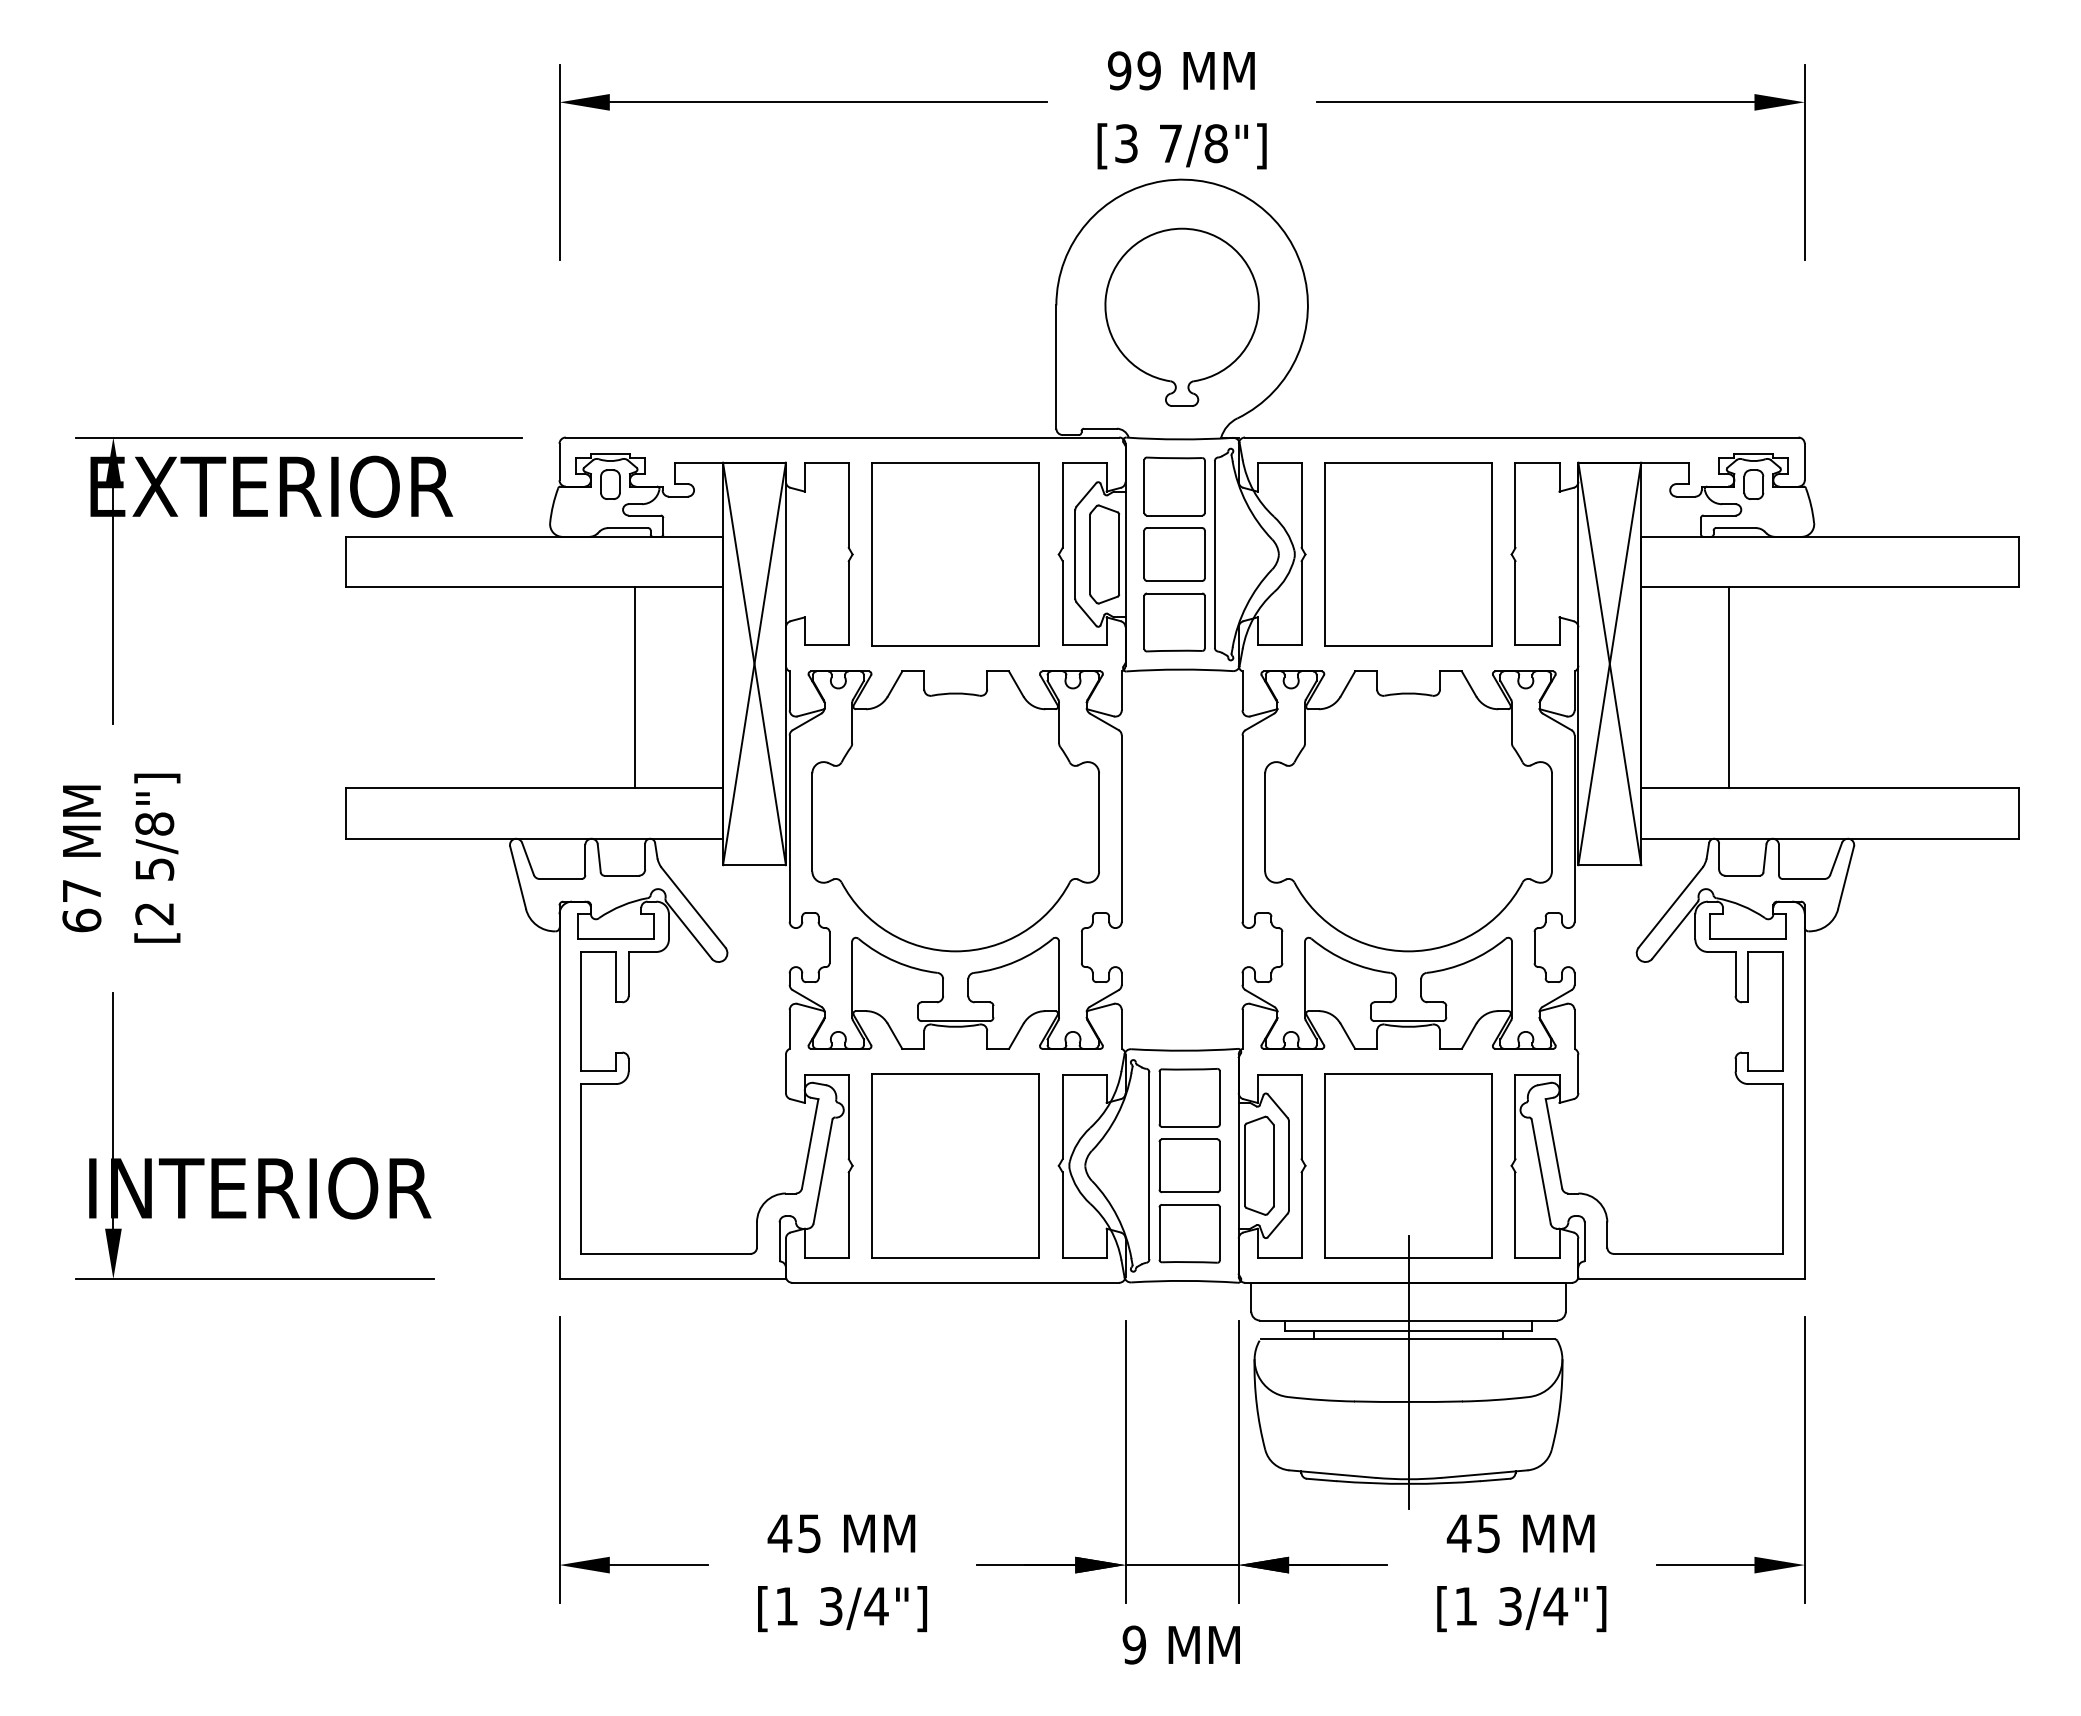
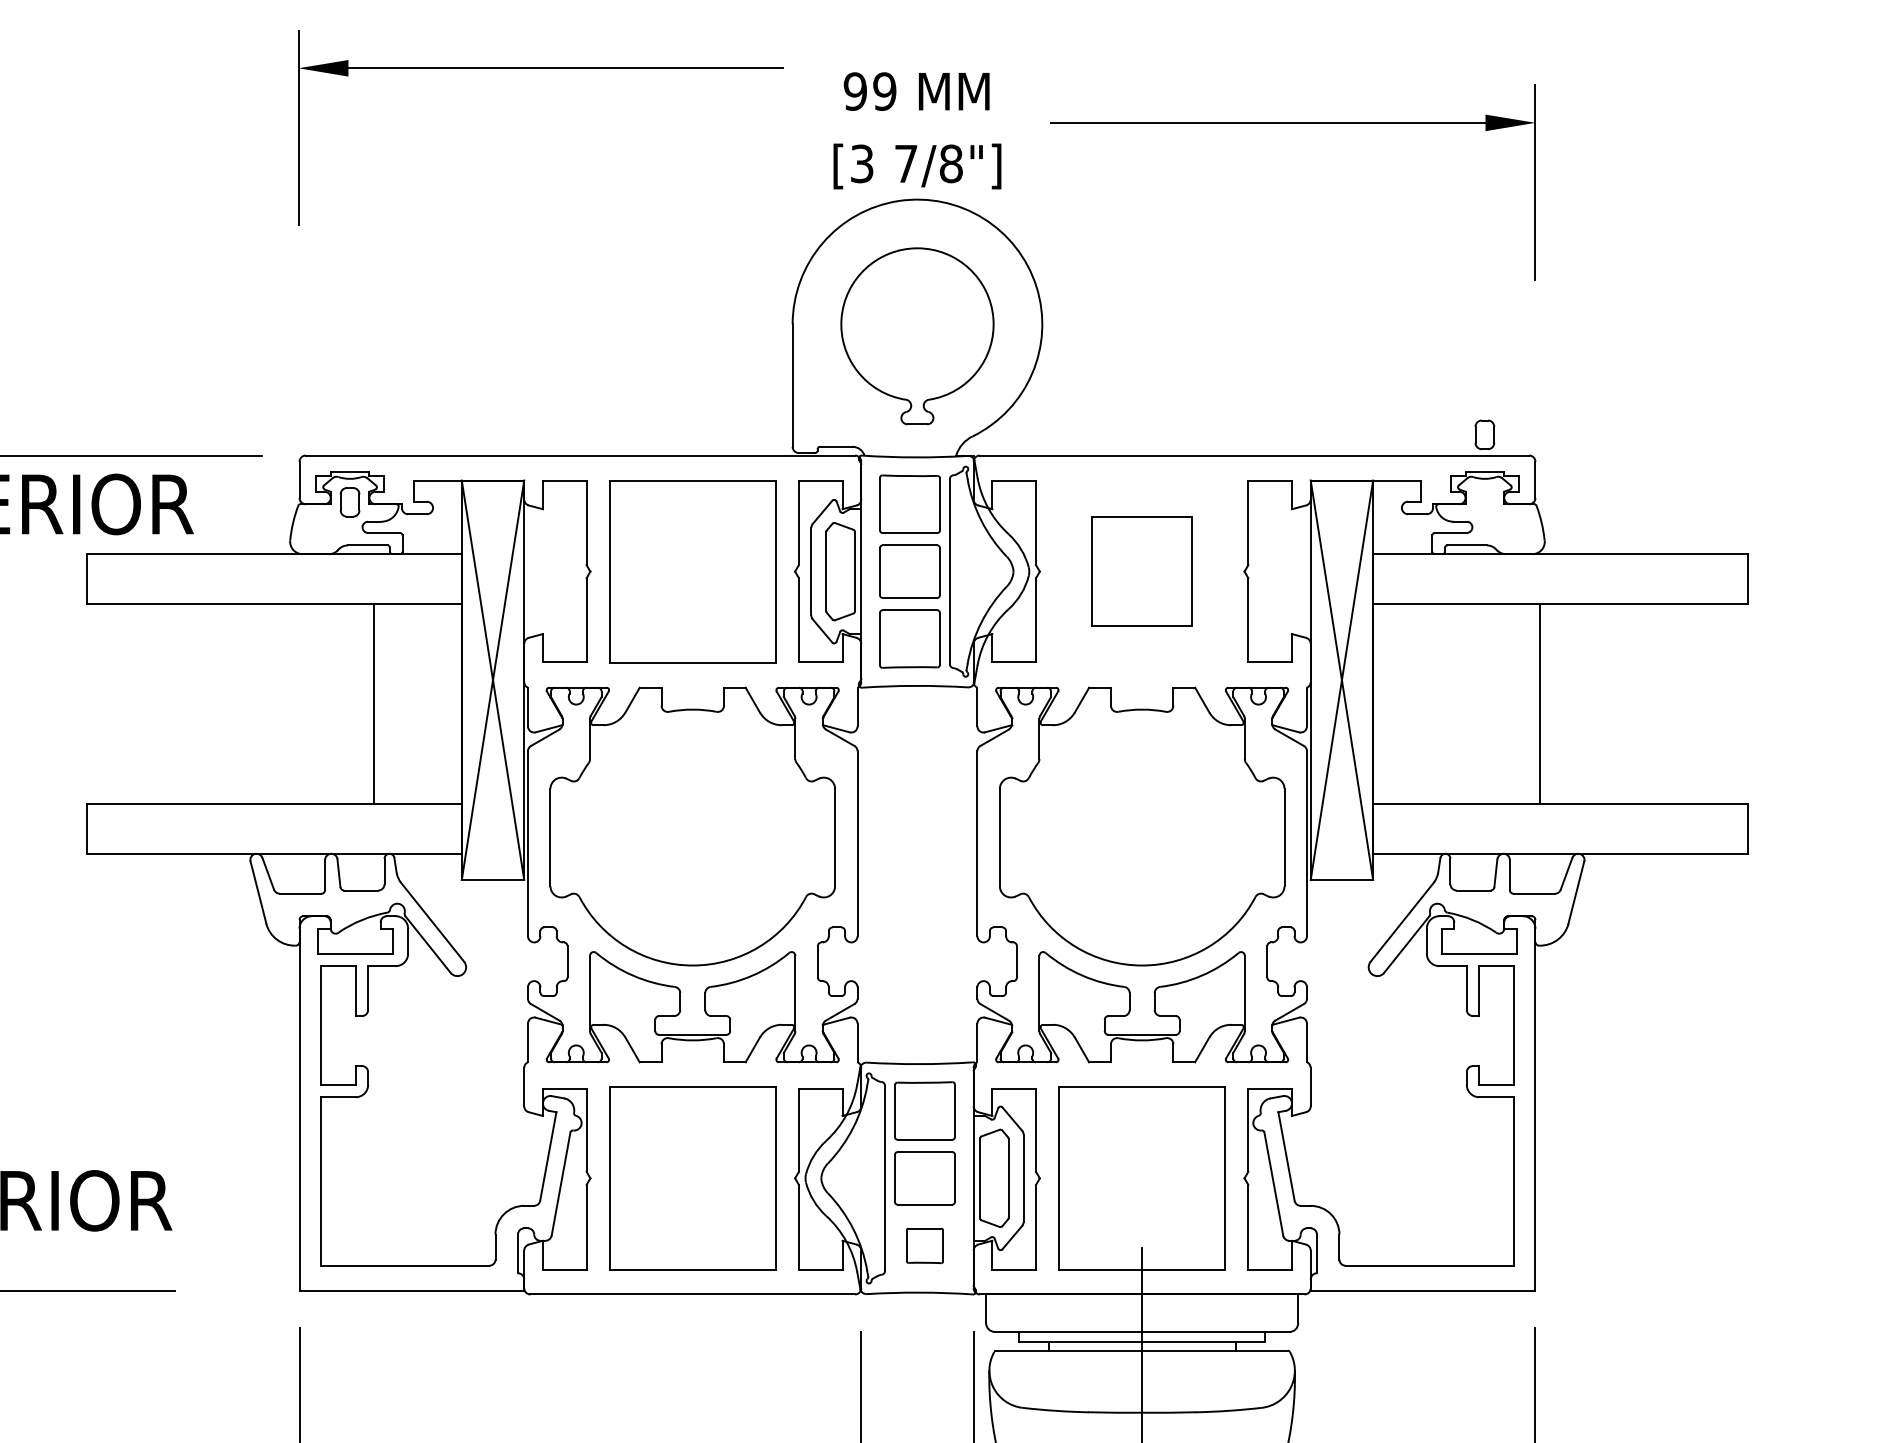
part: (803, 102) -> (540, 68), moved
part: (1753, 484) -> (1484, 434), moved
part: (1408, 554) -> (1142, 571), size x0.6
line: (1729, 687) -> (1540, 703), moved
part: (1189, 1233) -> (924, 1245), size x0.6

